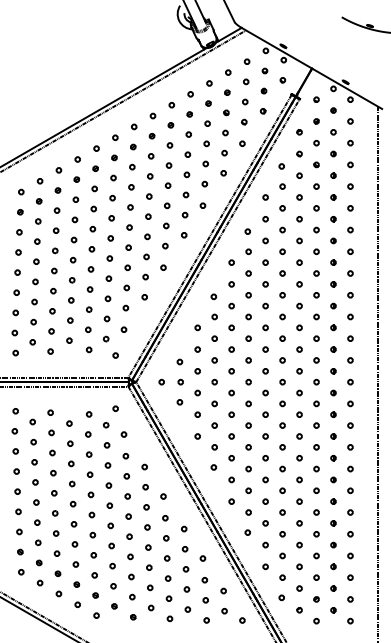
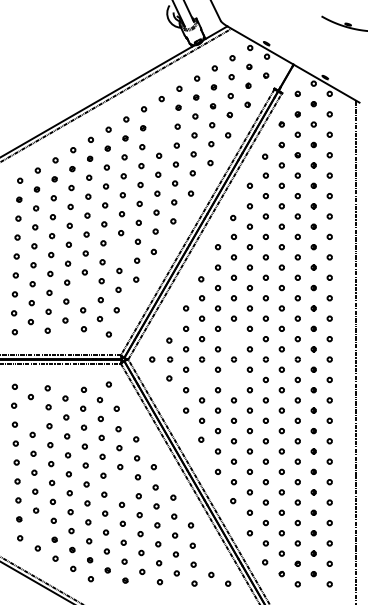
part: (170, 124) -> (160, 117), removed
circle: (169, 144) -> (159, 136), removed
circle: (127, 267) -> (120, 251), removed
part: (88, 309) -> (83, 291), removed
circle: (248, 360) -> (233, 339), removed
circle: (215, 403) -> (202, 379), removed
circle: (248, 403) -> (233, 379), removed
circle: (33, 441) -> (31, 415), removed
circle: (129, 516) -> (121, 485), removed
part: (38, 562) -> (36, 529), removed
circle: (223, 590) -> (210, 555), removed

